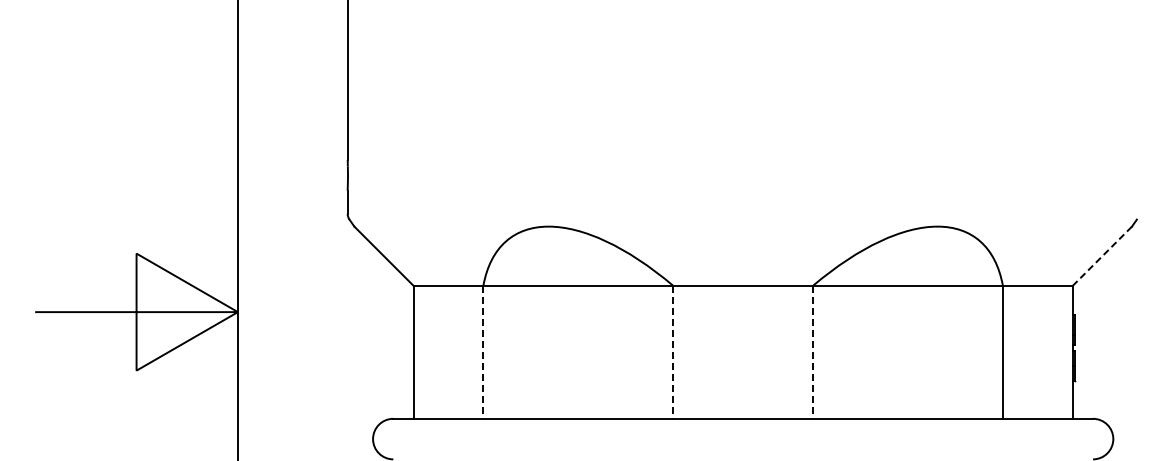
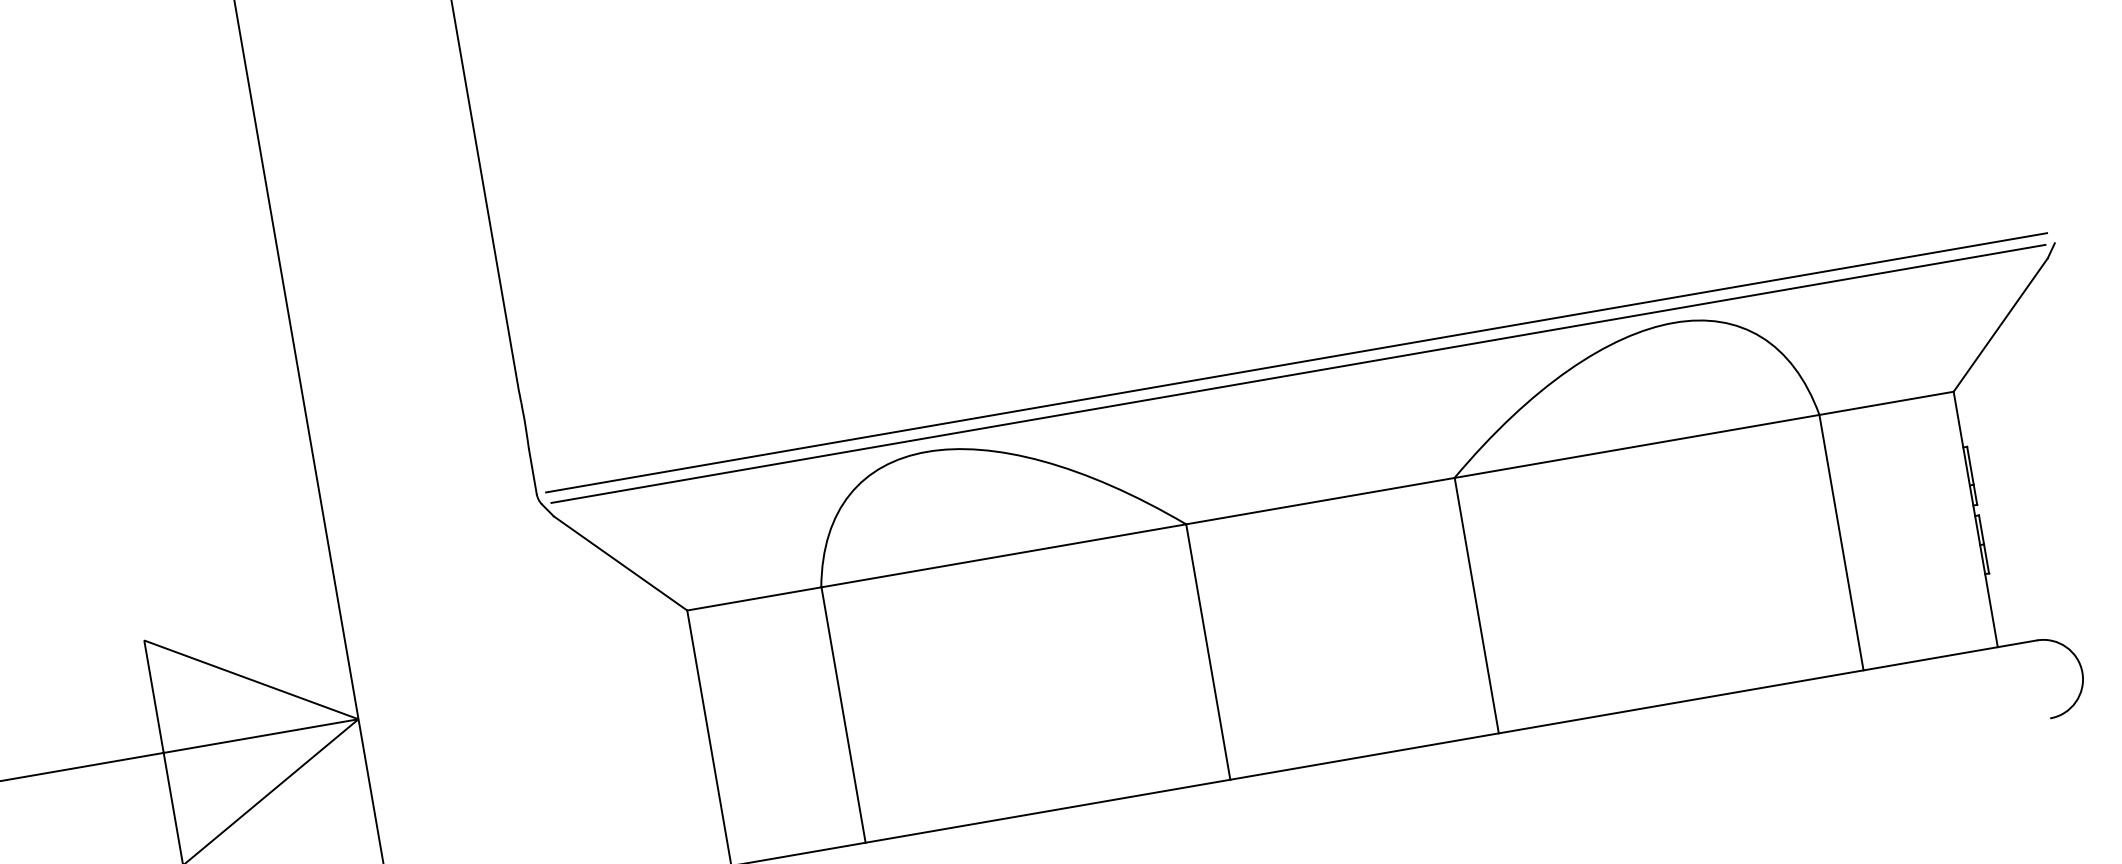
line: (742, 213) -> (1295, 362), added
line: (742, 219) -> (1297, 373), added
line: (1102, 256) -> (2001, 325), dashed -> solid
line: (483, 352) -> (843, 715), dashed -> solid
line: (673, 352) -> (1208, 652), dashed -> solid
line: (813, 352) -> (1477, 605), dashed -> solid

